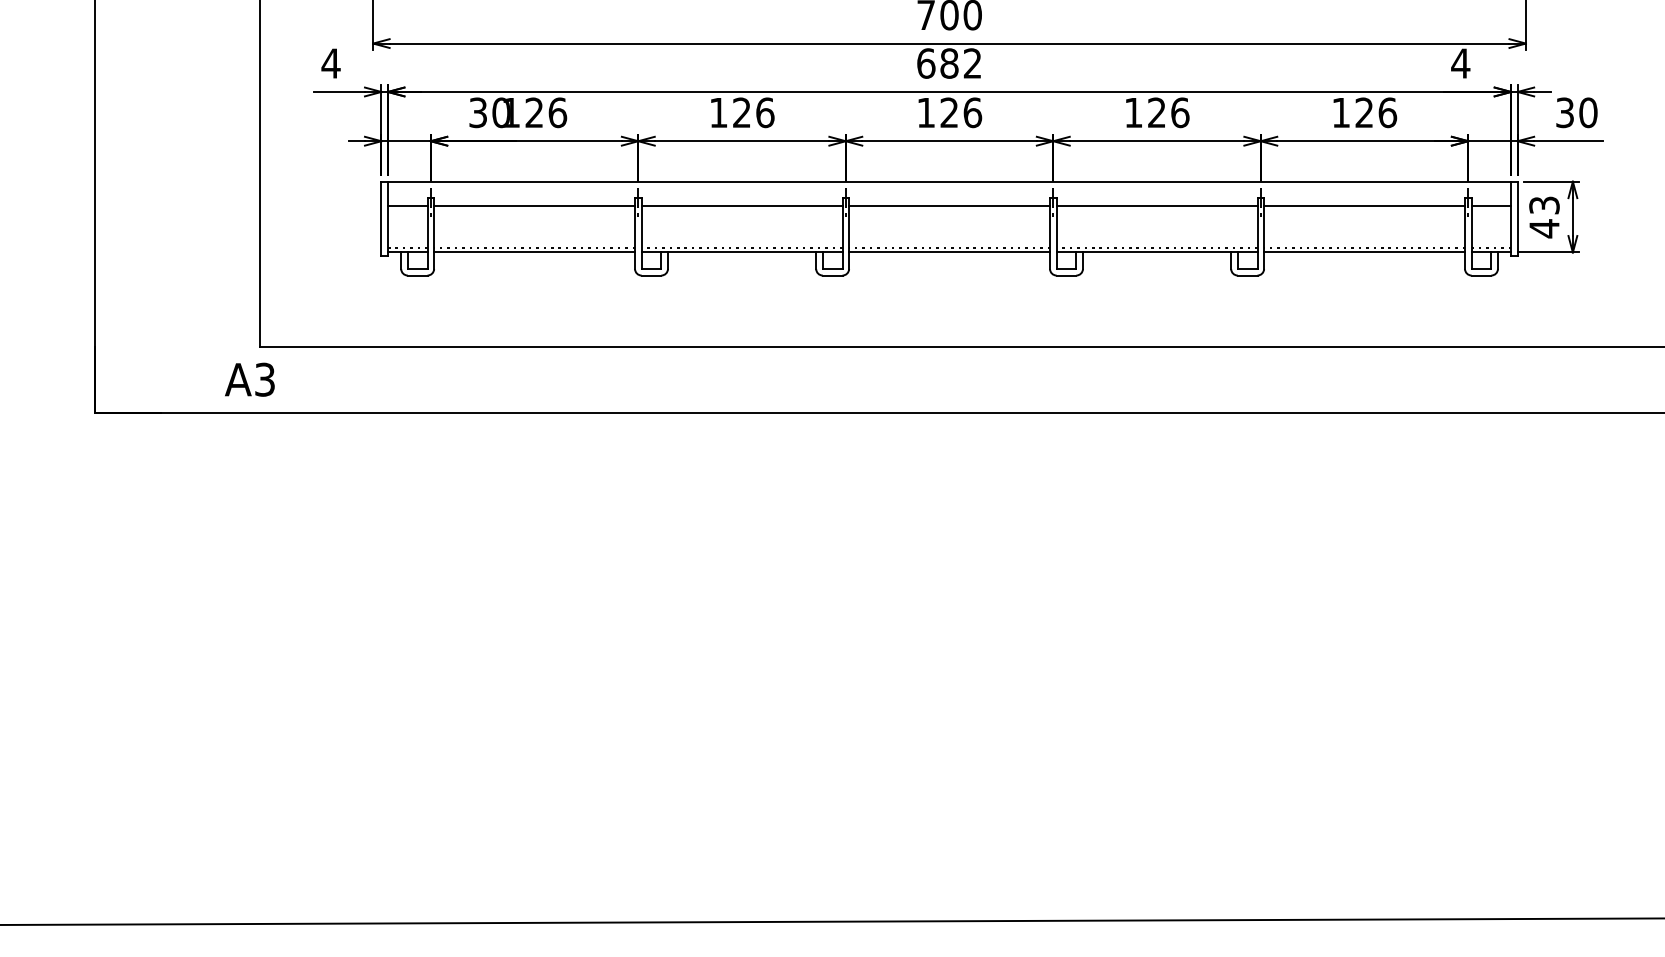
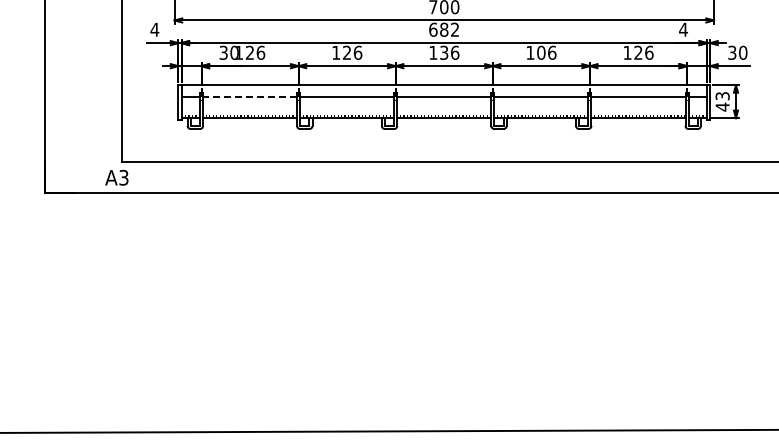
text: (950, 112) -> (444, 52), 126 -> 136
text: (1157, 112) -> (541, 52), 126 -> 106
line: (533, 206) -> (249, 96), solid -> dashed

